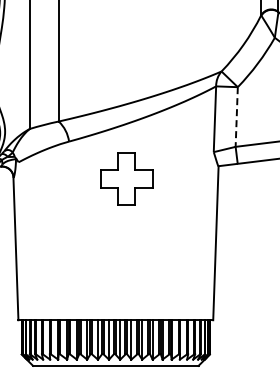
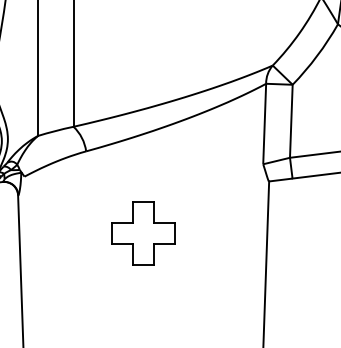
line: (236, 117) -> (291, 121), dashed -> solid
part: (126, 178) -> (142, 233), moved

